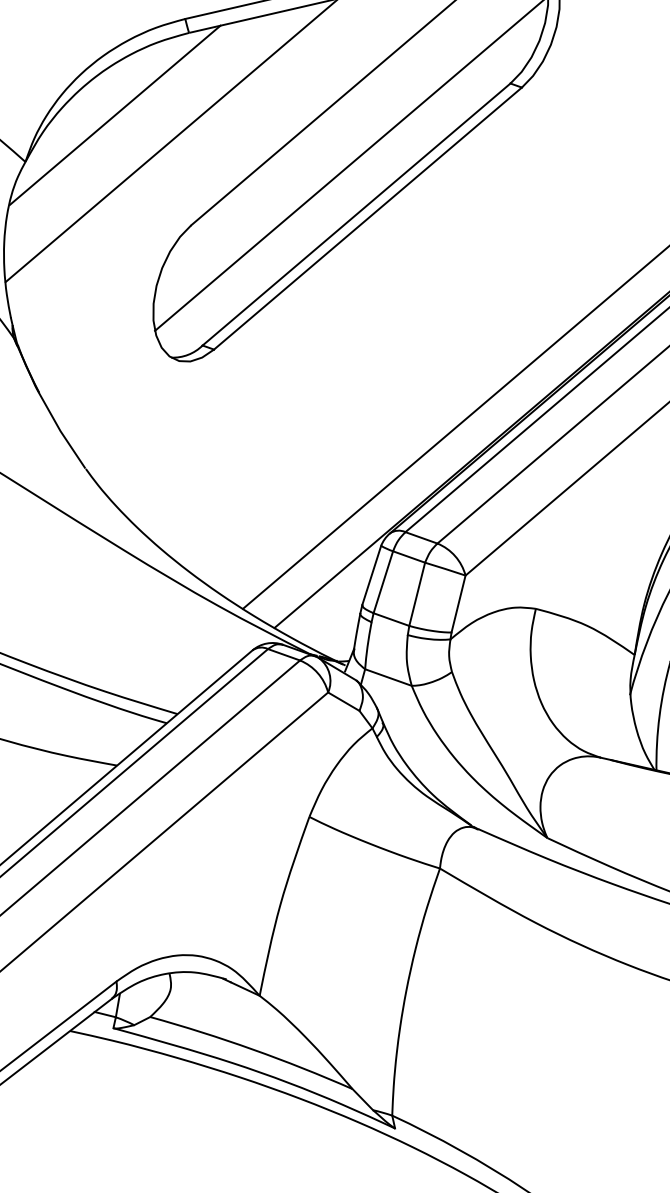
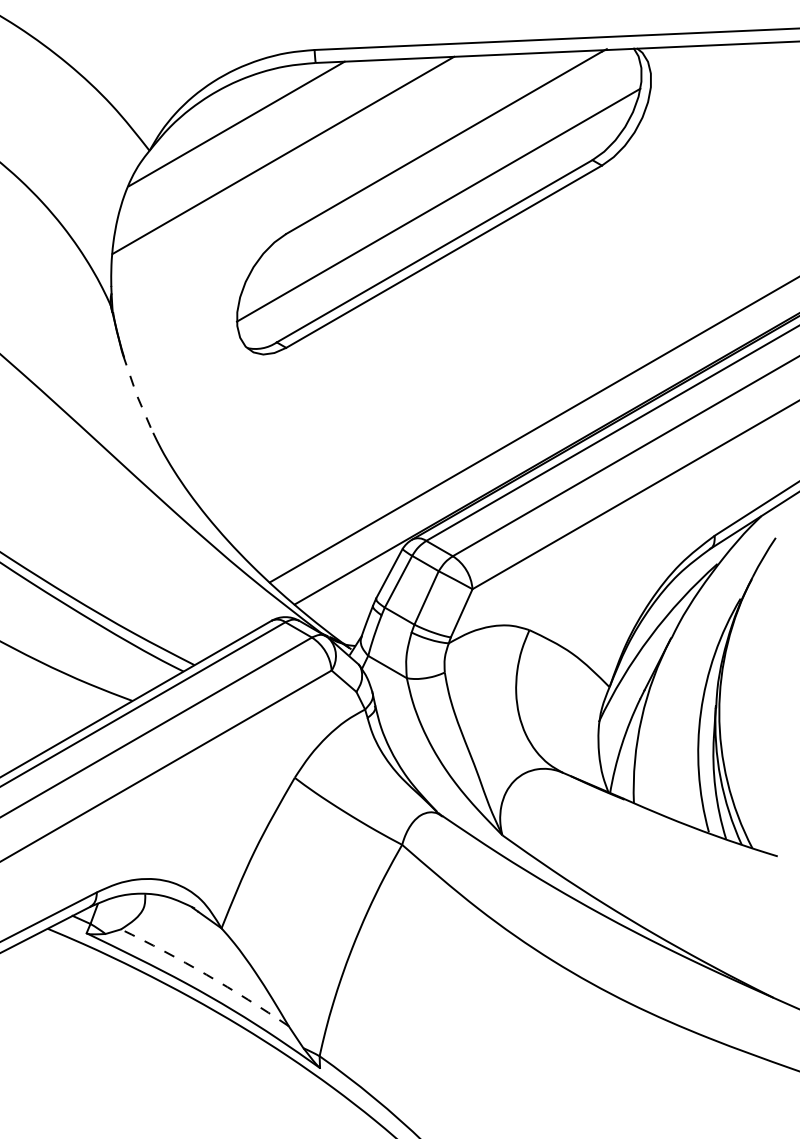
line: (60, 431) -> (136, 395), solid -> dashed
arc: (252, 1049) -> (206, 974), solid -> dashed

